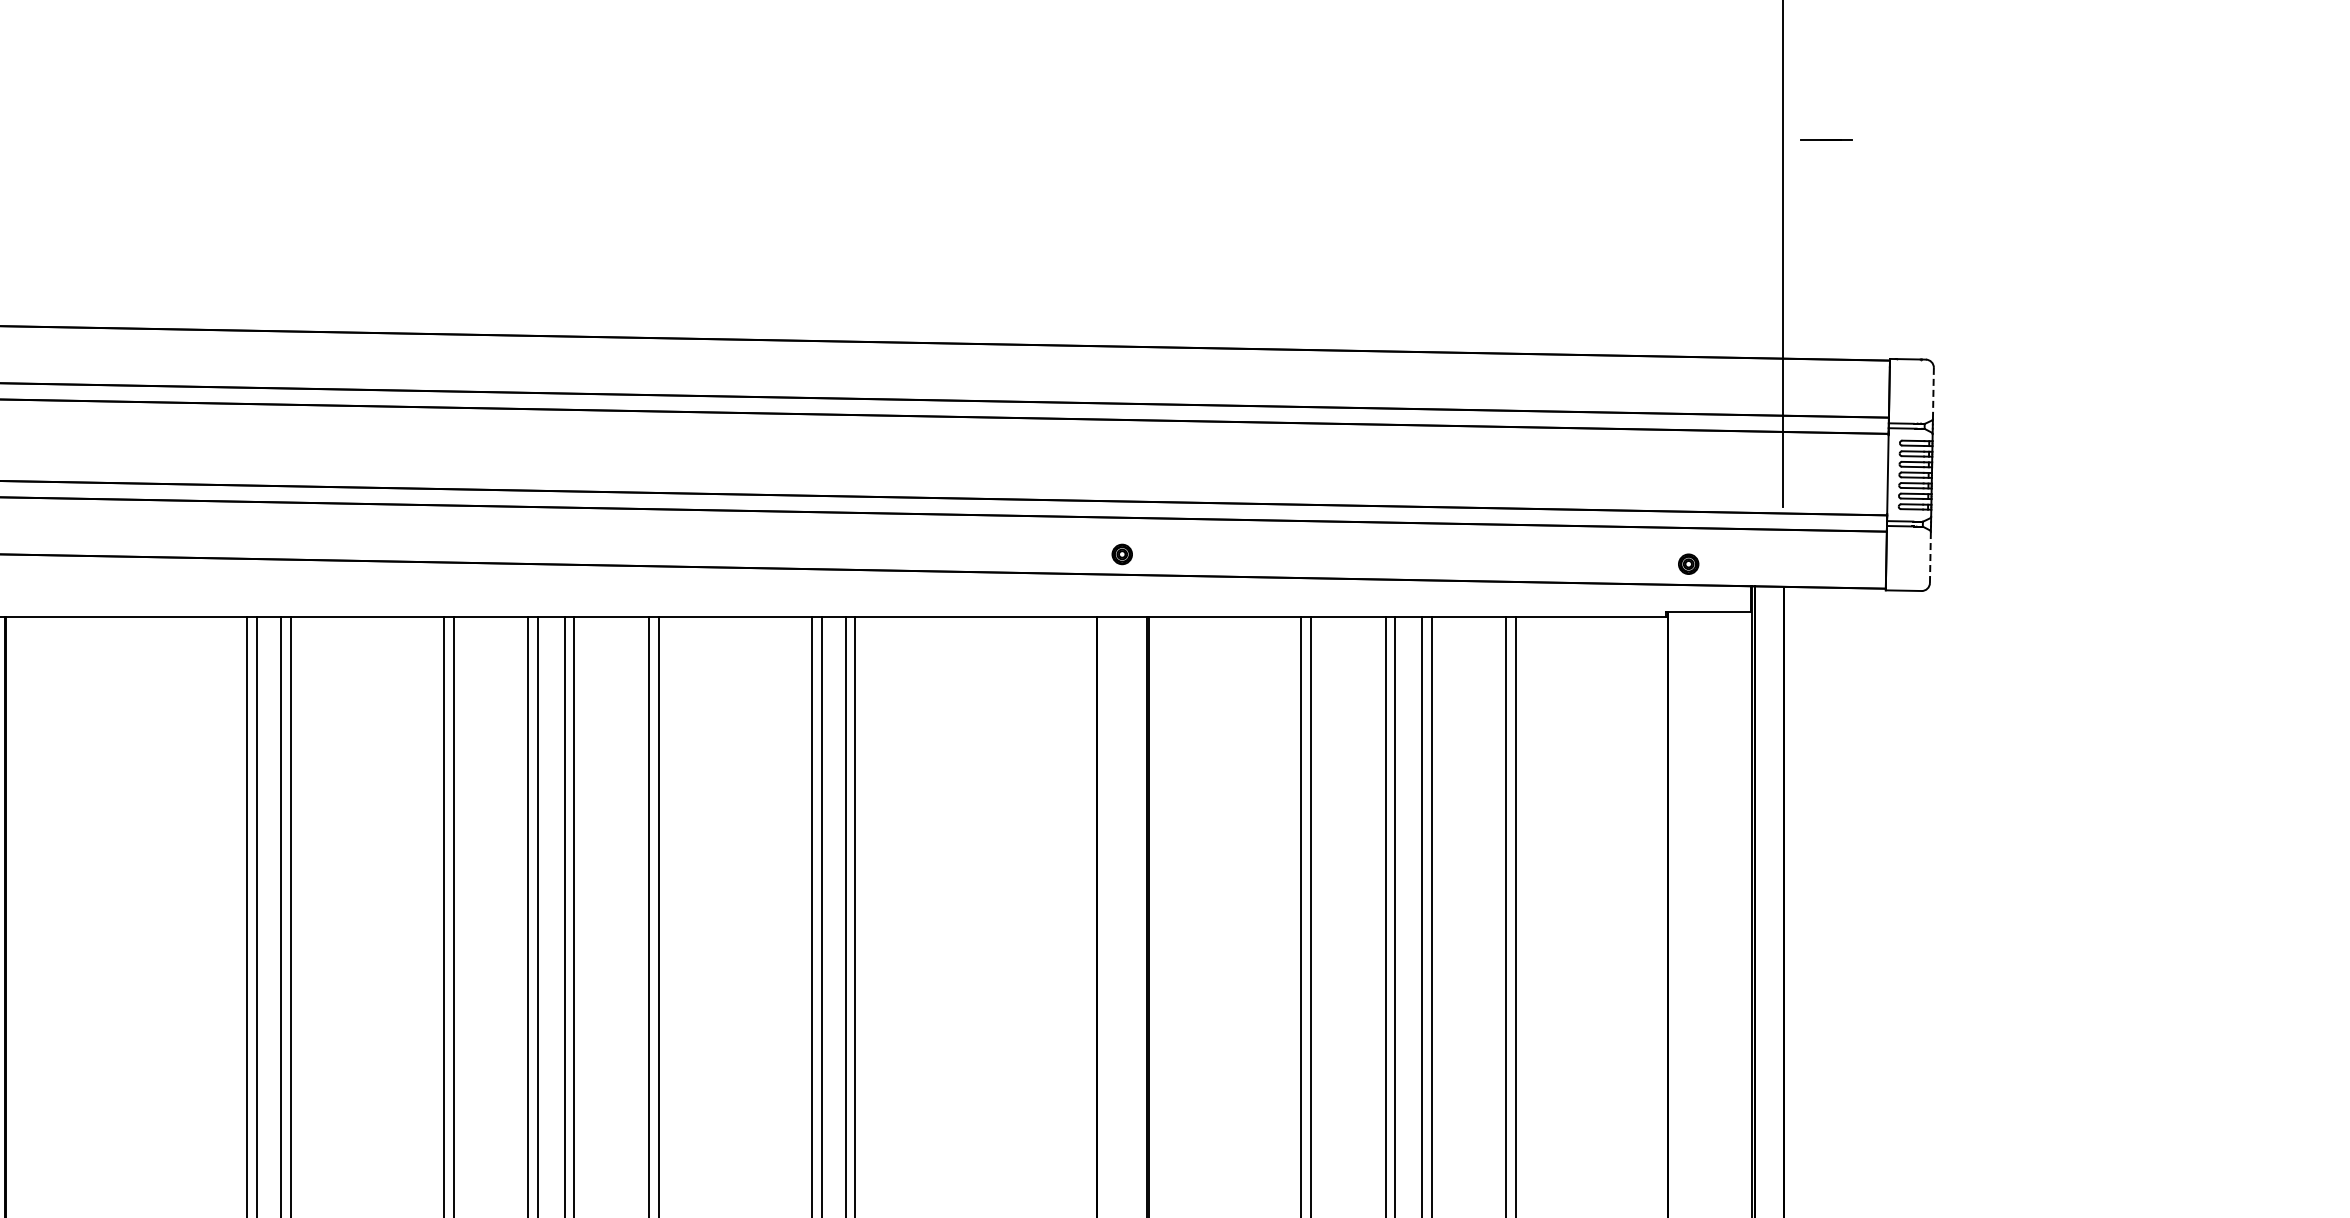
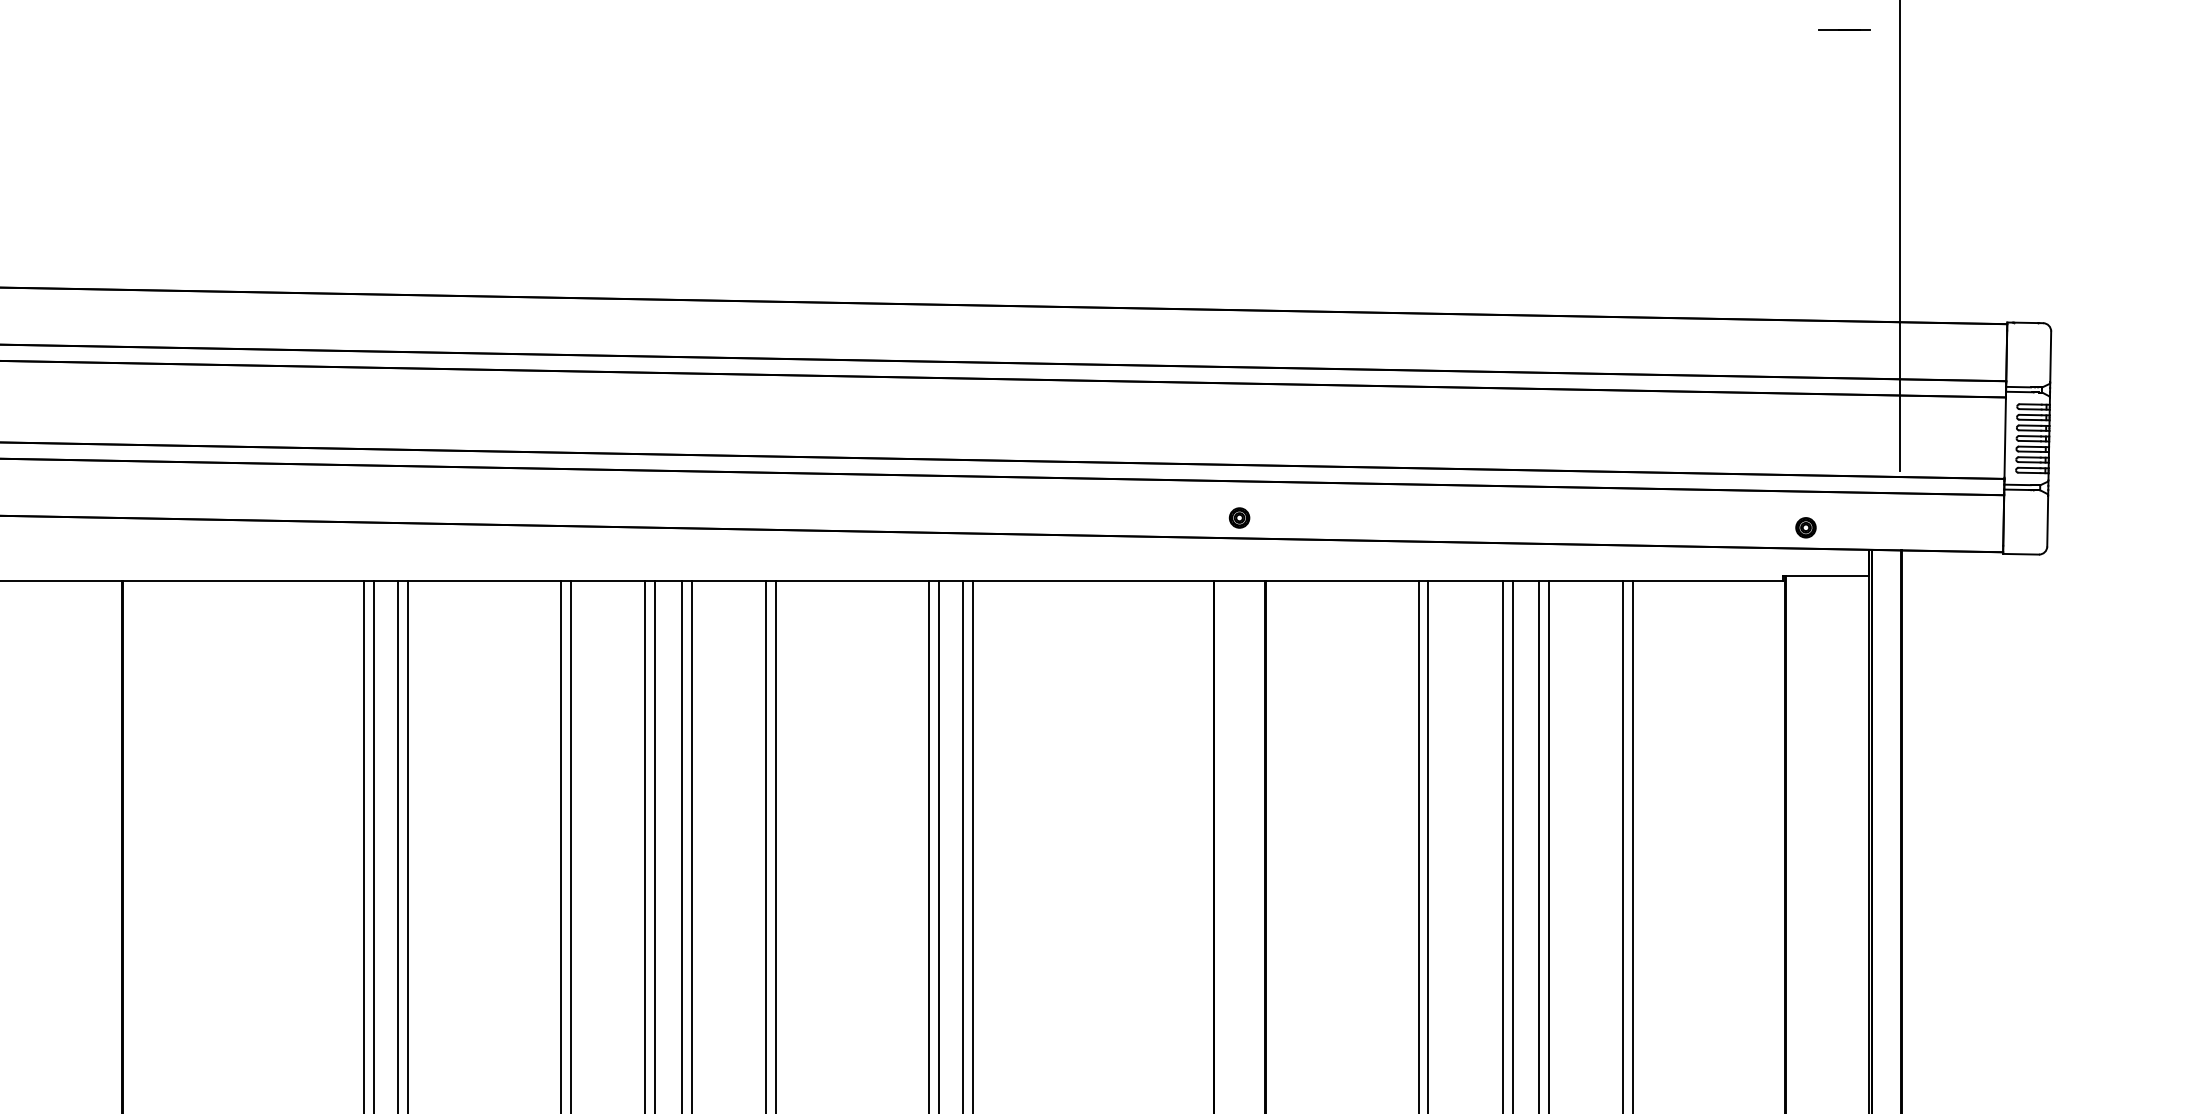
line: (1826, 139) -> (1844, 29), moved
line: (1933, 392) -> (2050, 356), dashed -> solid
line: (1930, 557) -> (2047, 521), dashed -> solid

